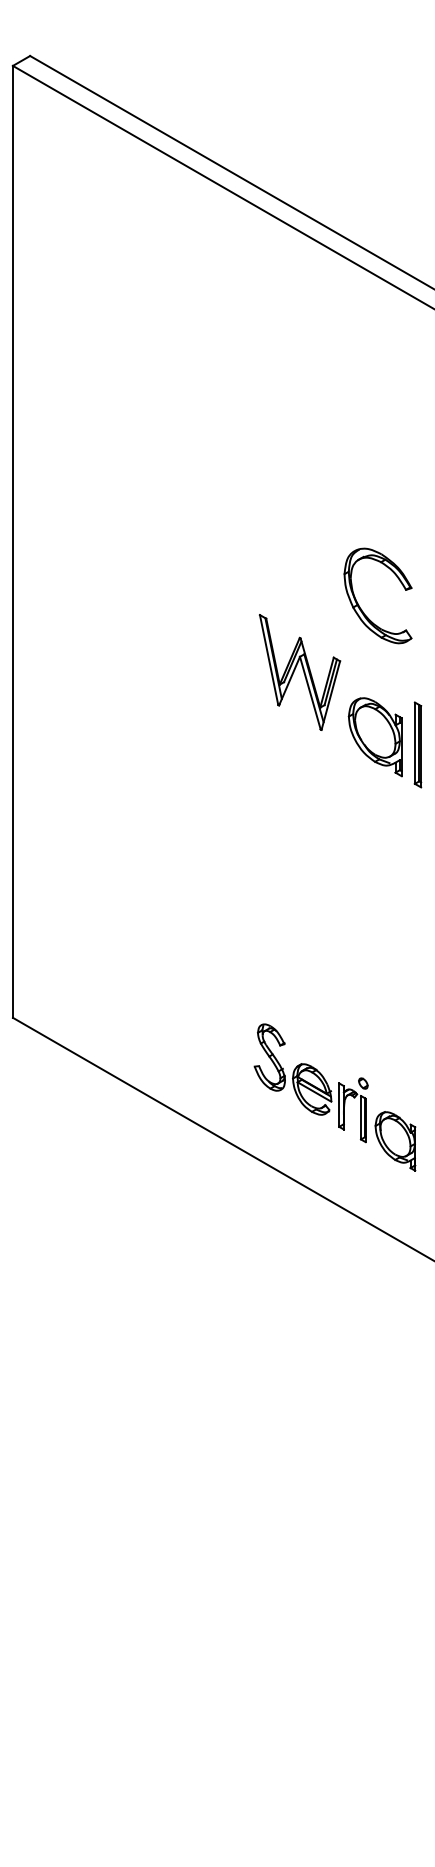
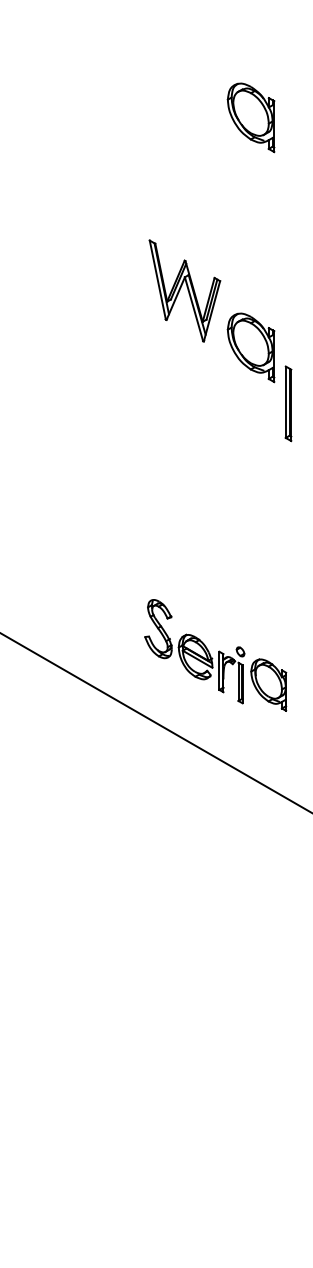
part: (374, 475) -> (250, 118), added
part: (360, 606) -> (238, 233), removed
part: (417, 744) -> (288, 403), moved
part: (395, 1141) -> (268, 685), moved

